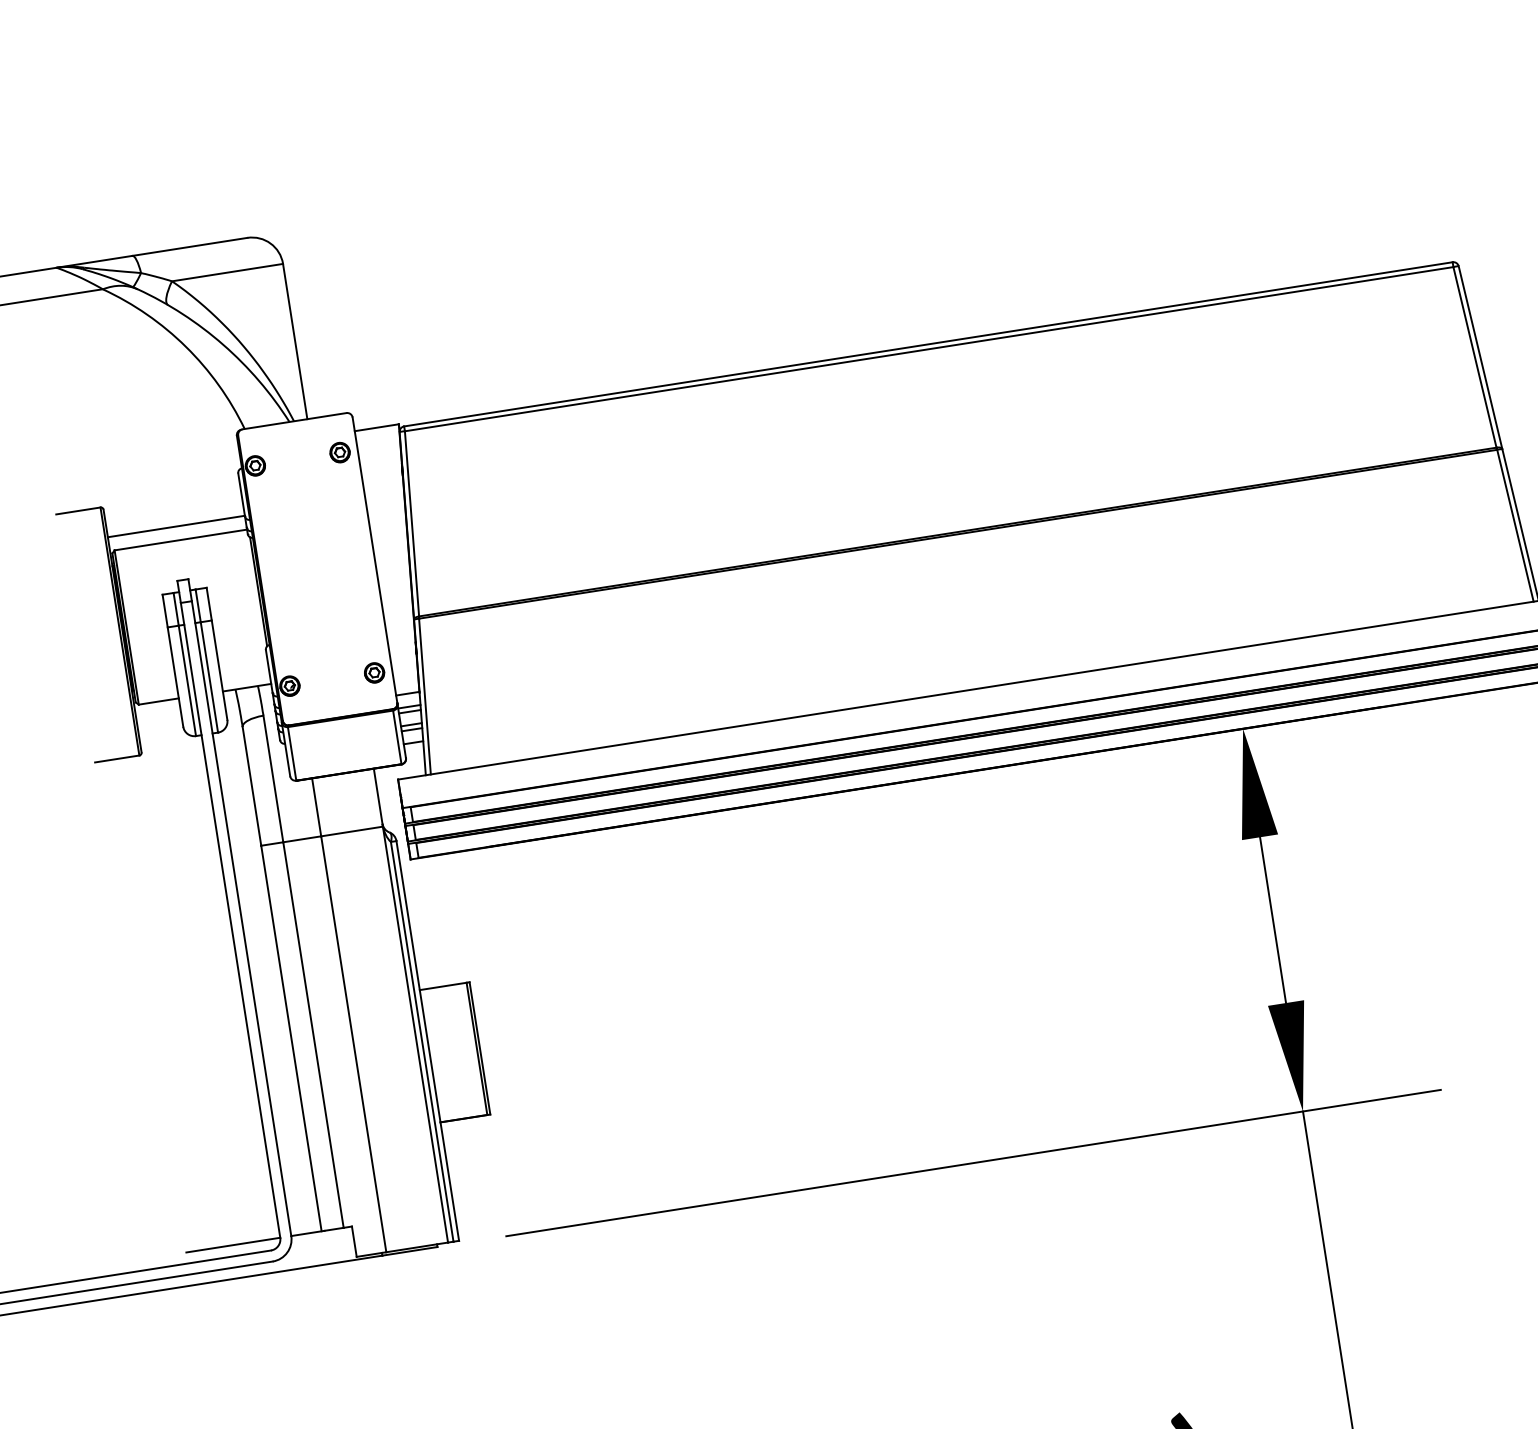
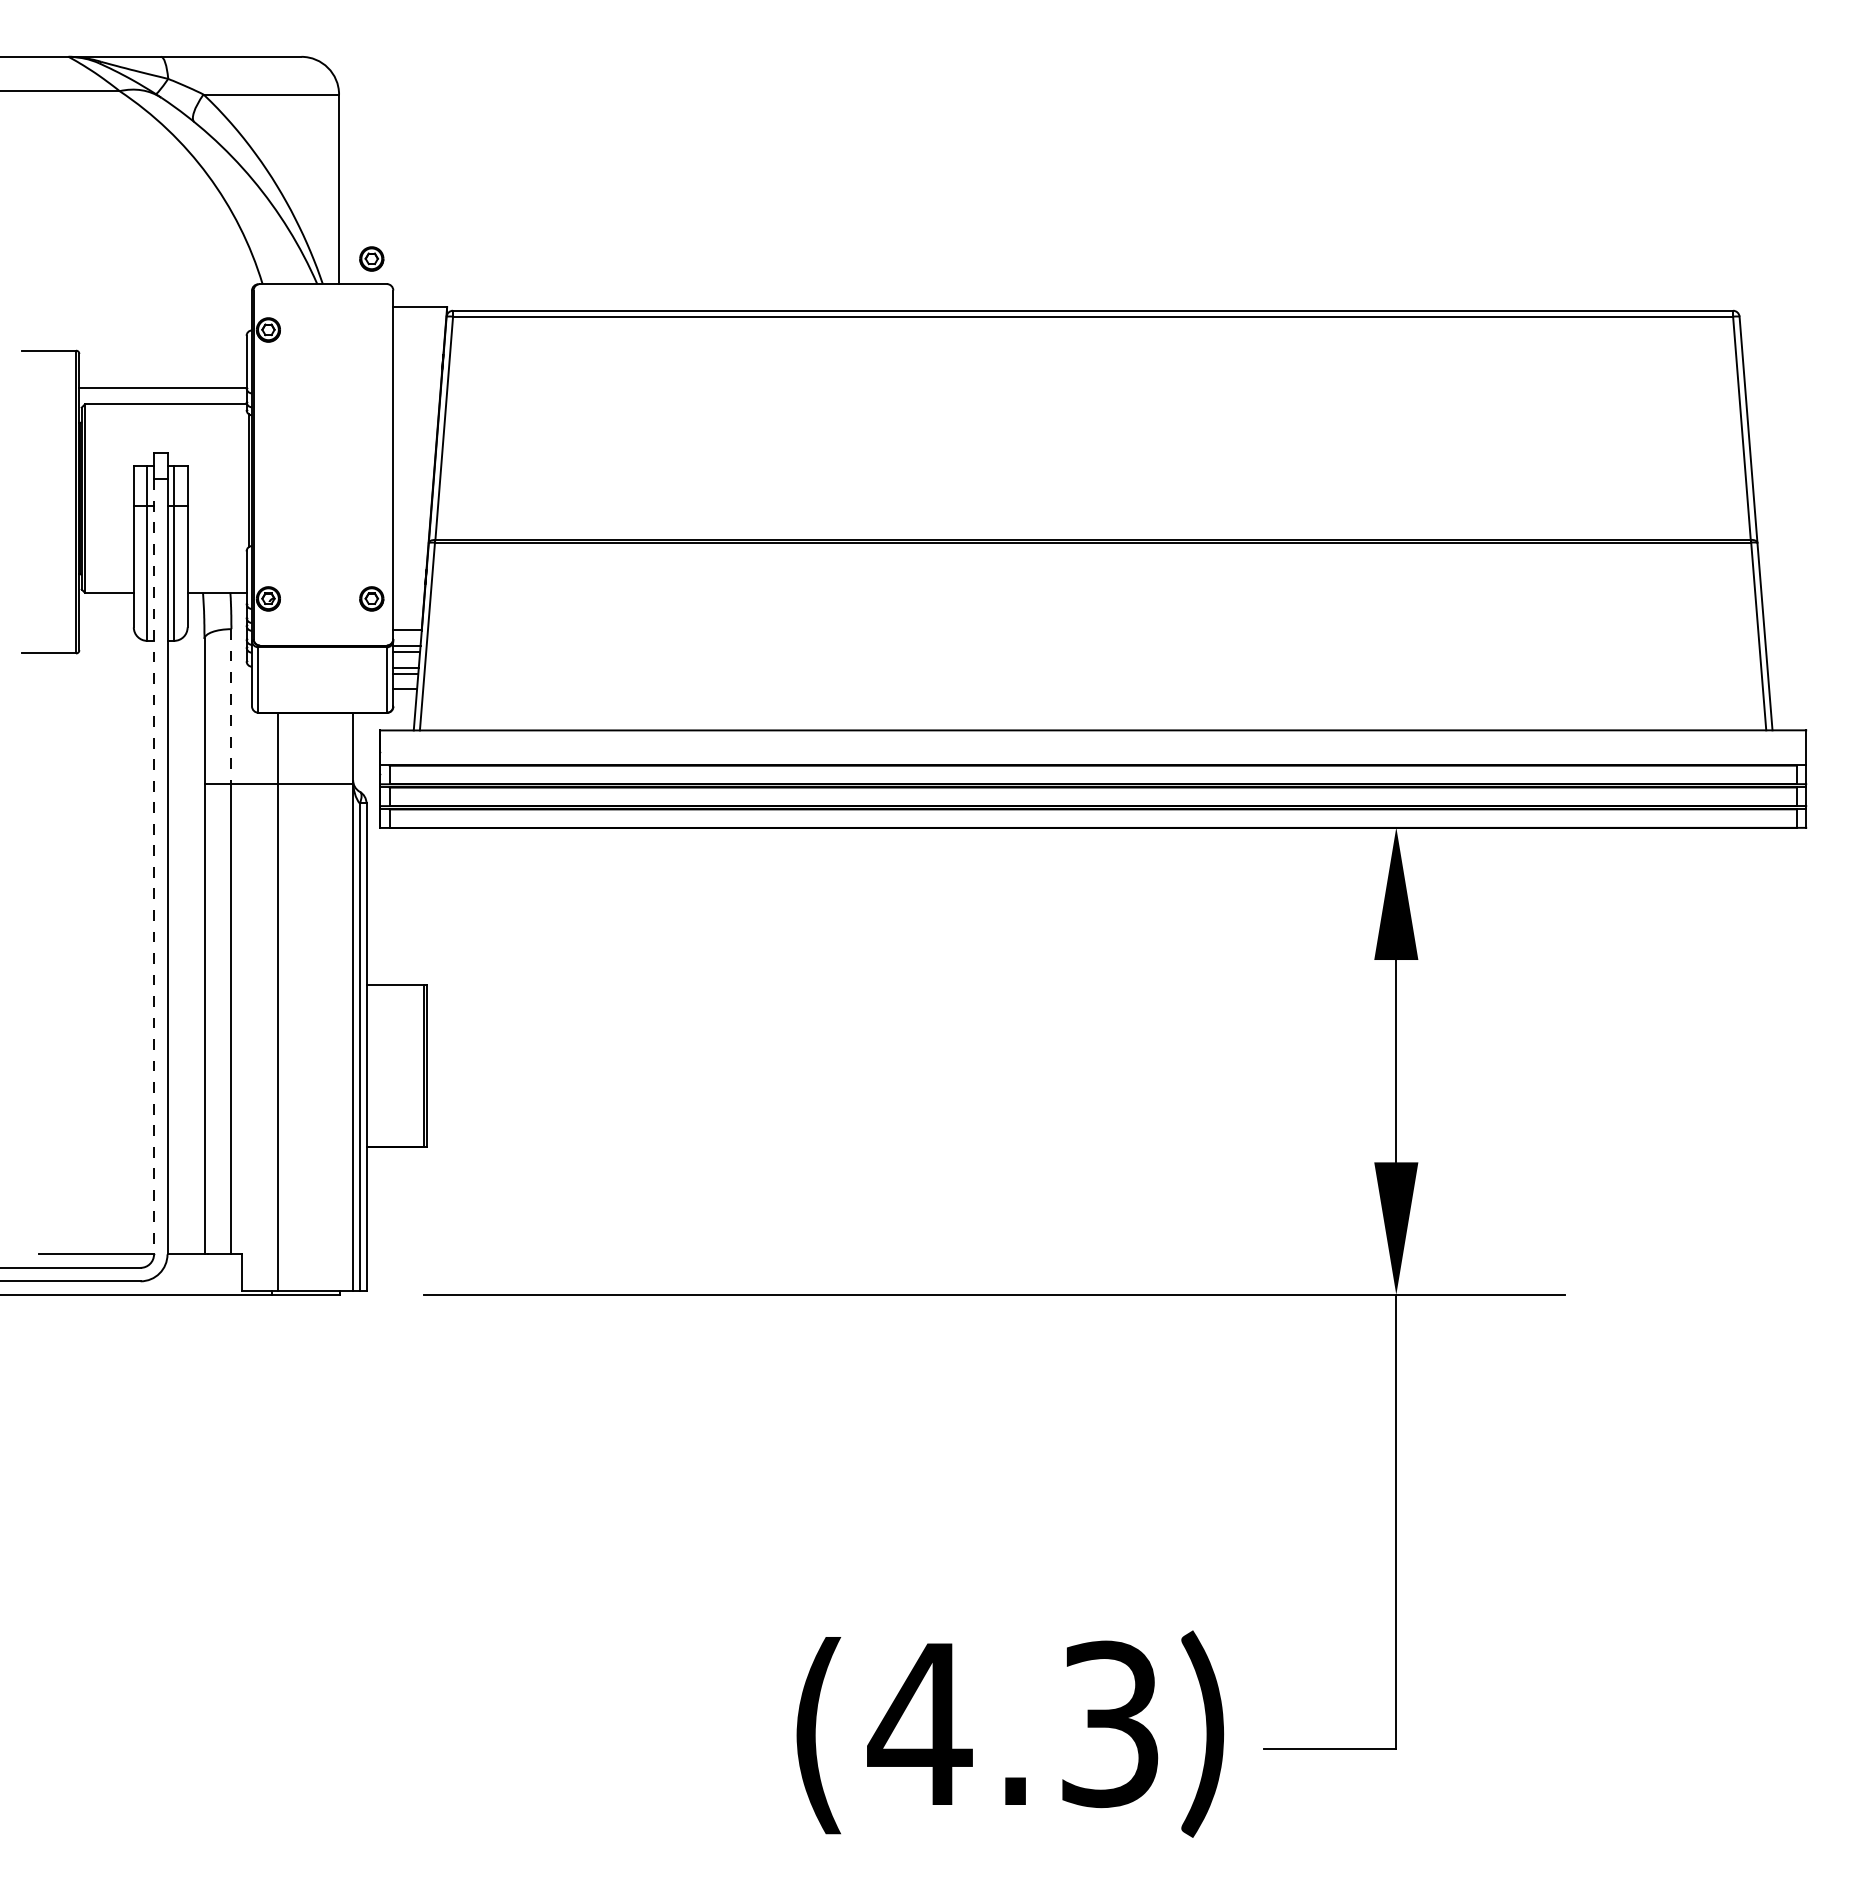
part: (339, 452) -> (371, 258), moved
line: (273, 779) -> (231, 706), solid -> dashed
line: (231, 920) -> (154, 867), solid -> dashed

